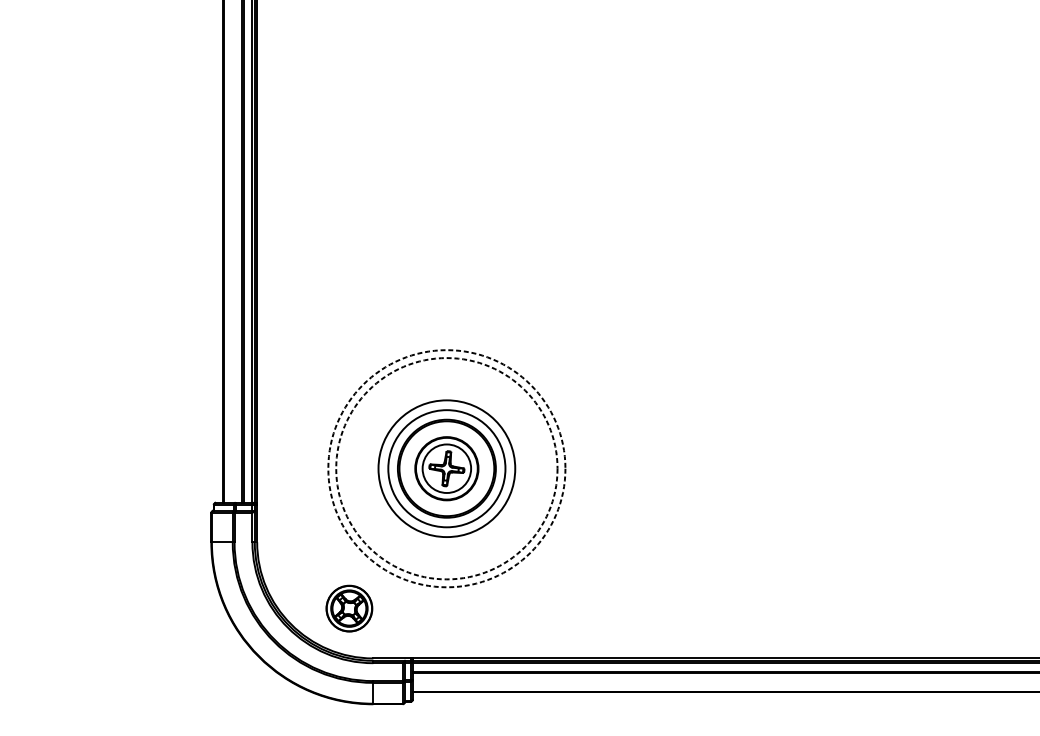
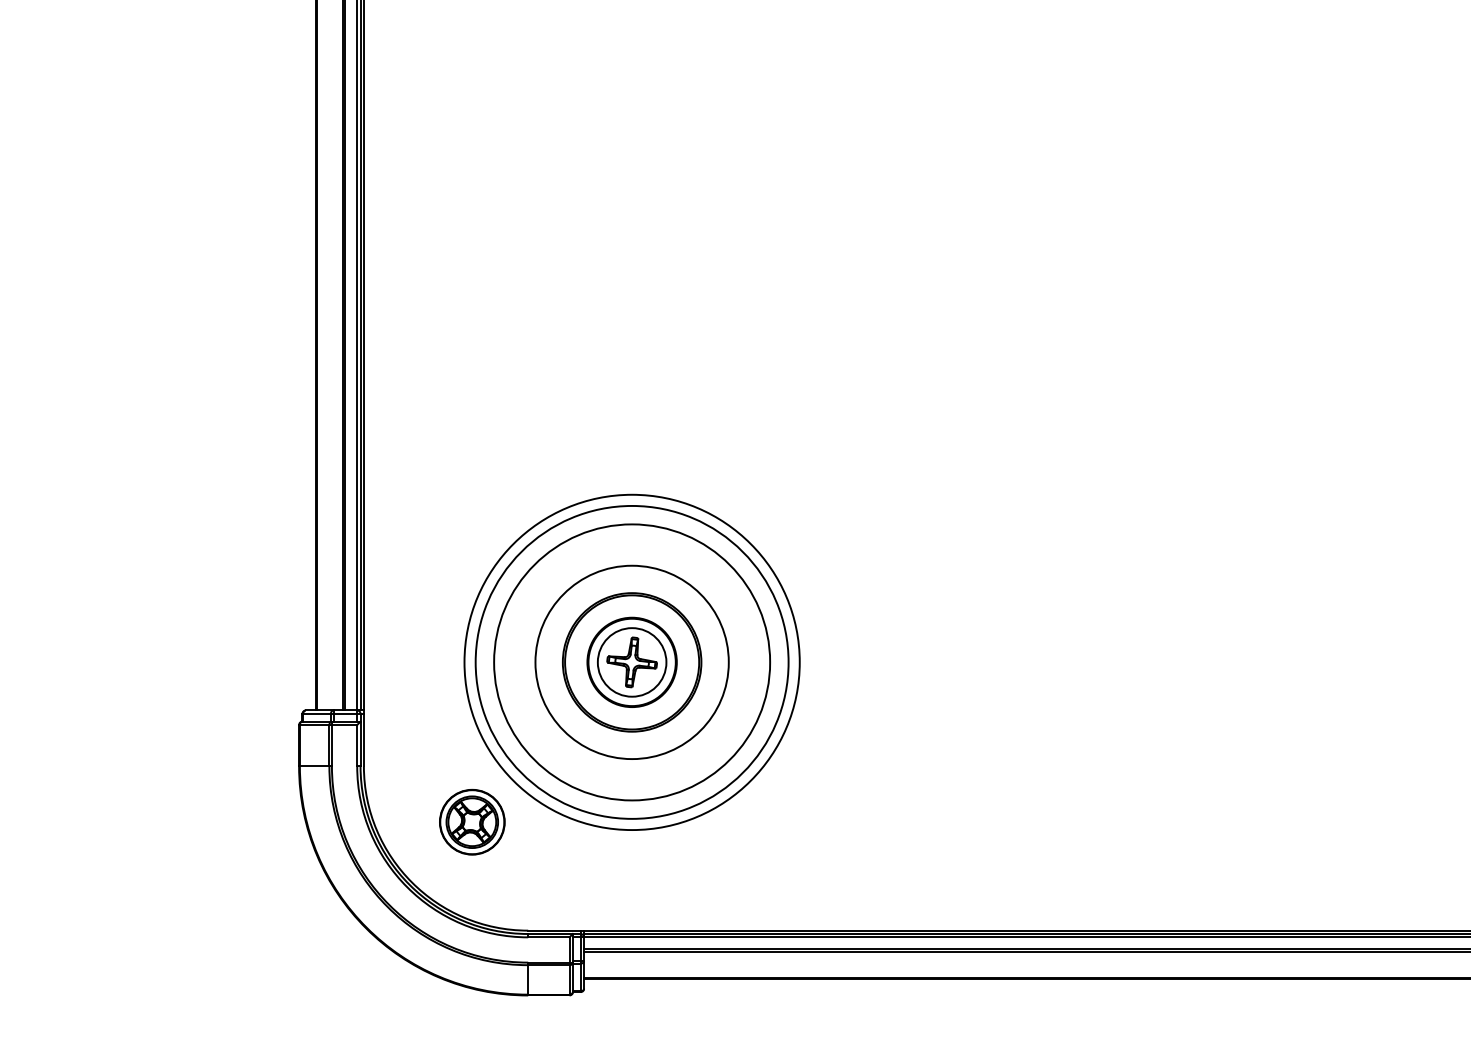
circle: (446, 468) -> (631, 661), dashed -> solid
circle: (446, 468) -> (631, 662), dashed -> solid
circle: (447, 468) -> (632, 662), size x1.67
part: (349, 608) -> (472, 821), moved

